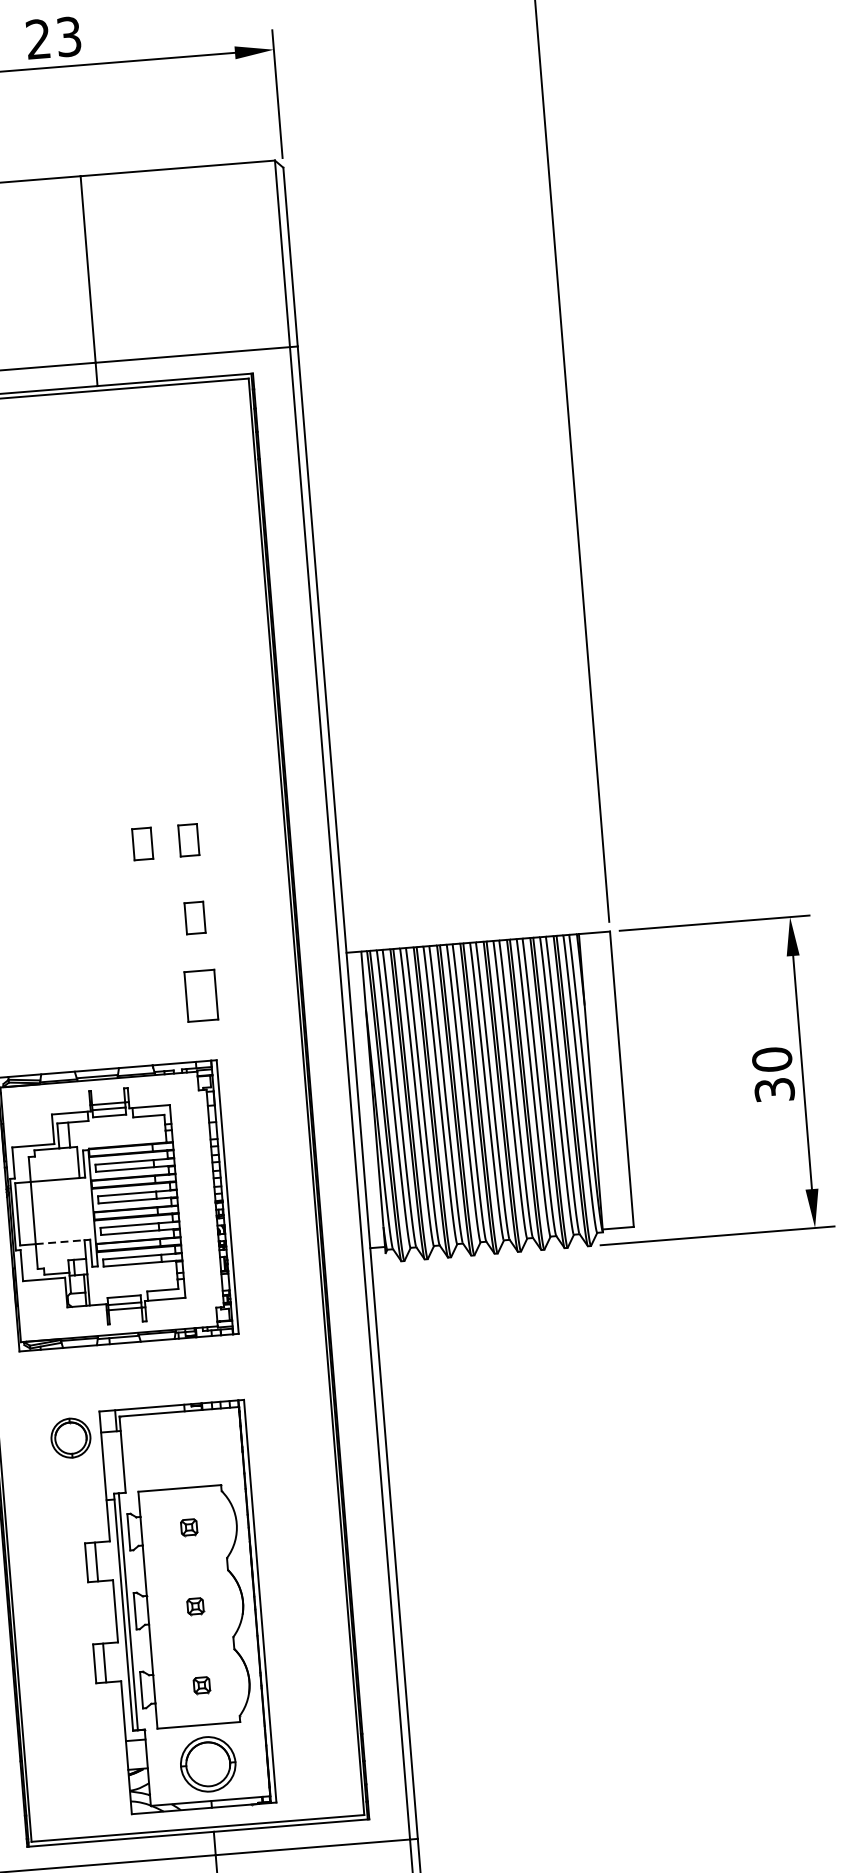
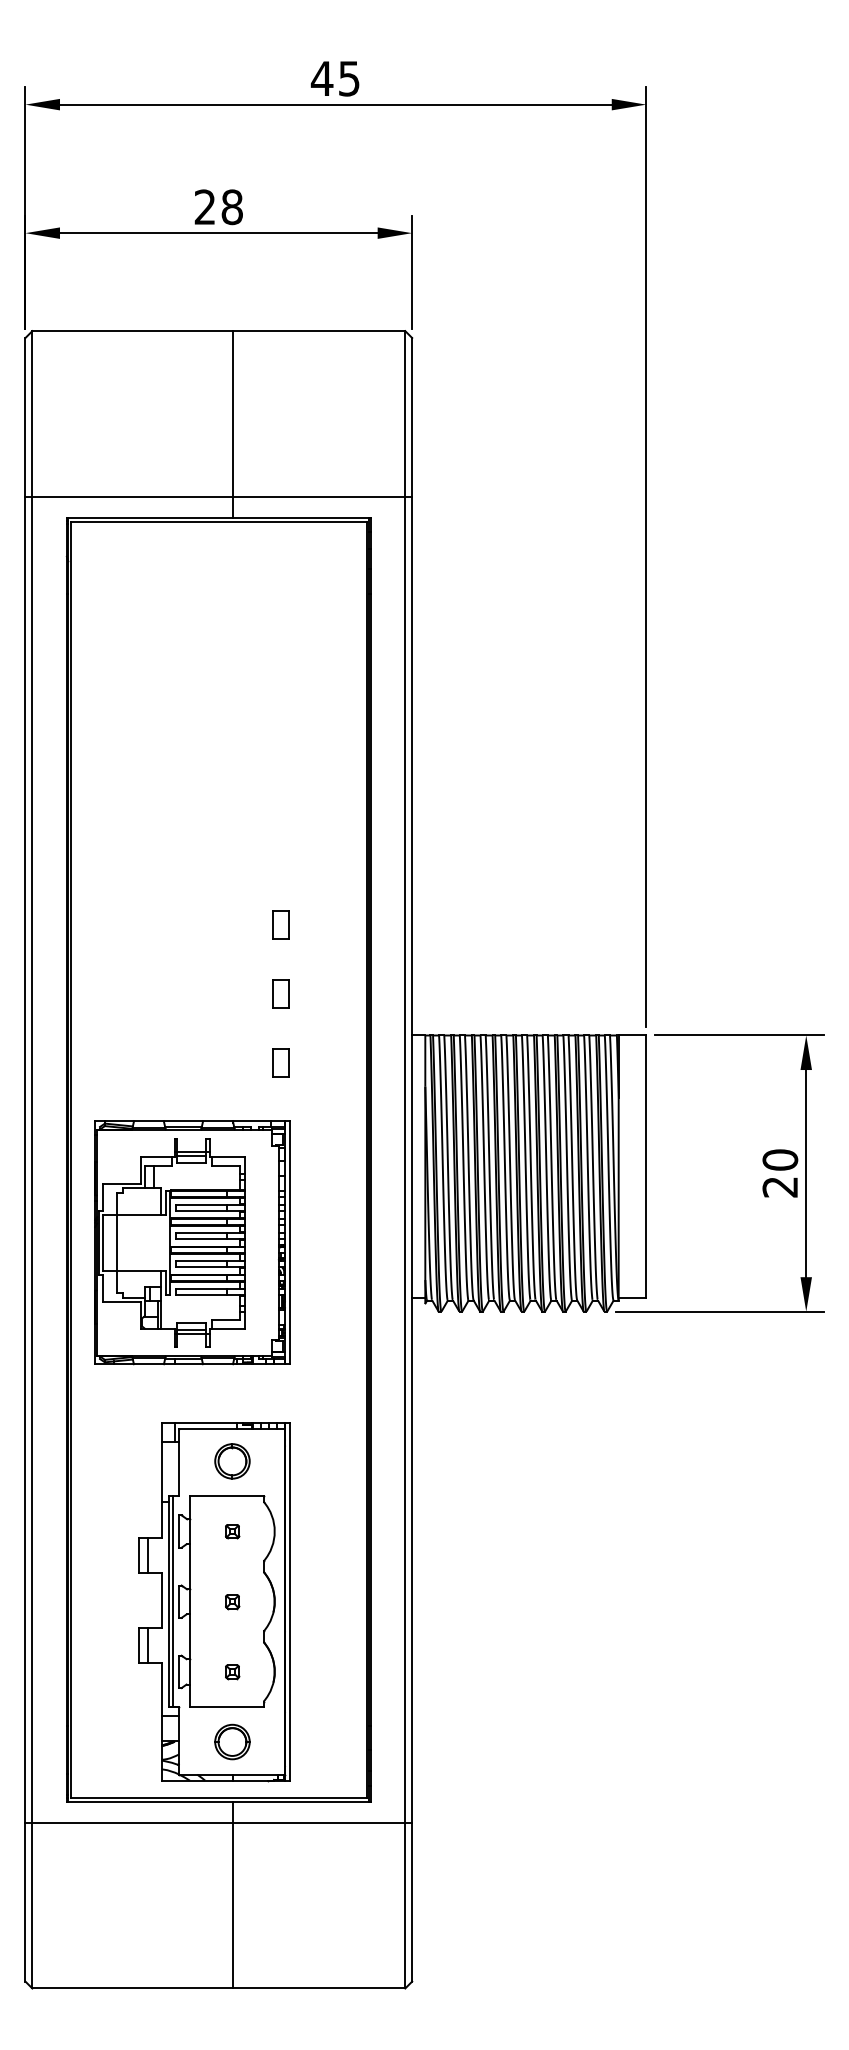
text: (68, 37) -> (231, 207), 23 -> 28
part: (142, 843) -> (239, 924), removed
part: (200, 995) -> (280, 1062), size x0.62
text: (774, 1090) -> (780, 1187), 30 -> 20
line: (59, 1242) -> (138, 1270), dashed -> solid
part: (71, 1438) -> (232, 1461), moved
part: (208, 1763) -> (232, 1741), size x0.71

